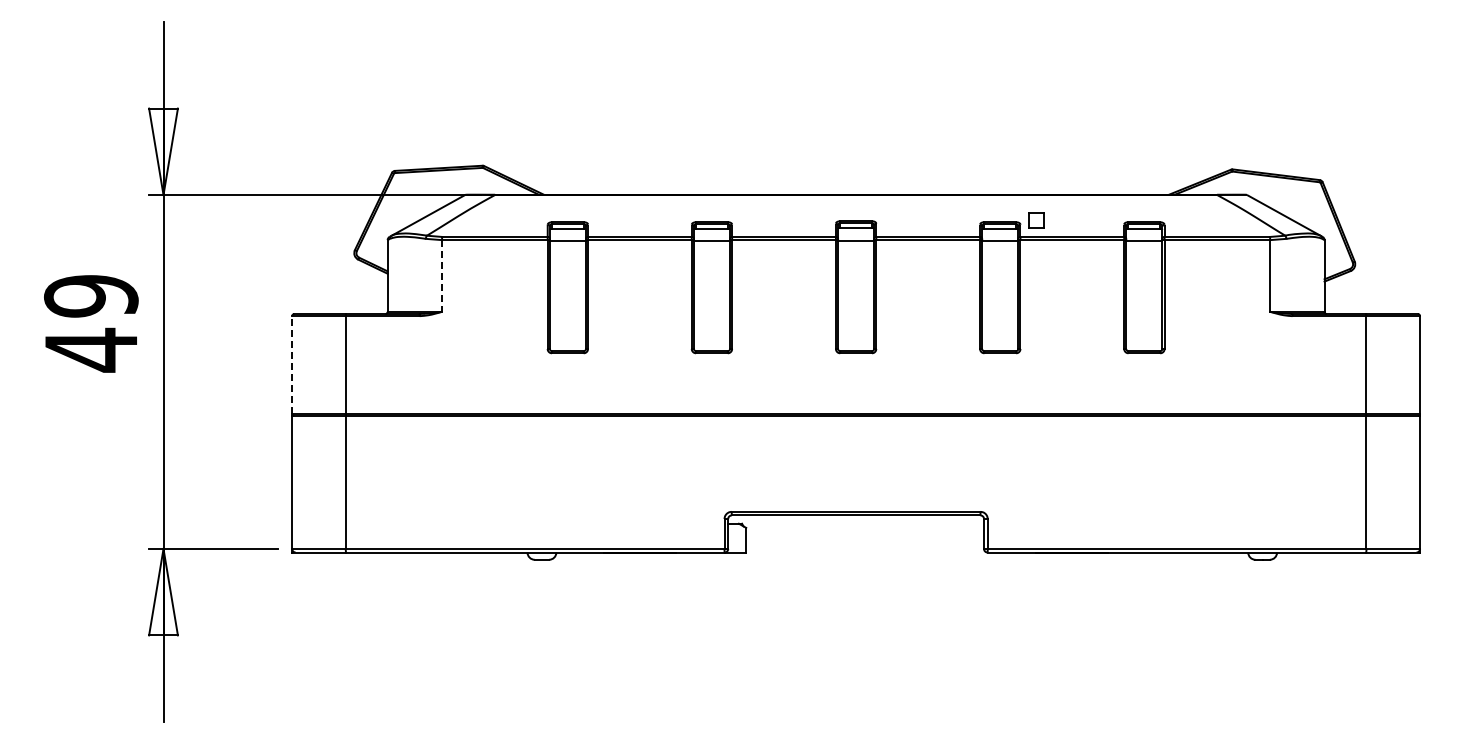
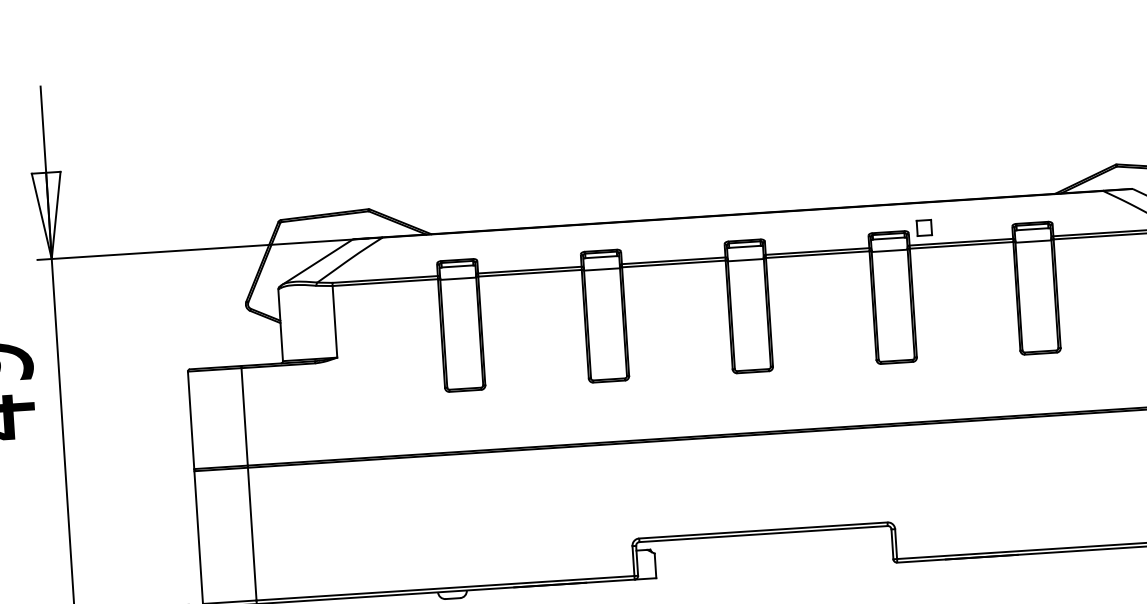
line: (442, 275) -> (335, 321), dashed -> solid
line: (292, 365) -> (191, 420), dashed -> solid

